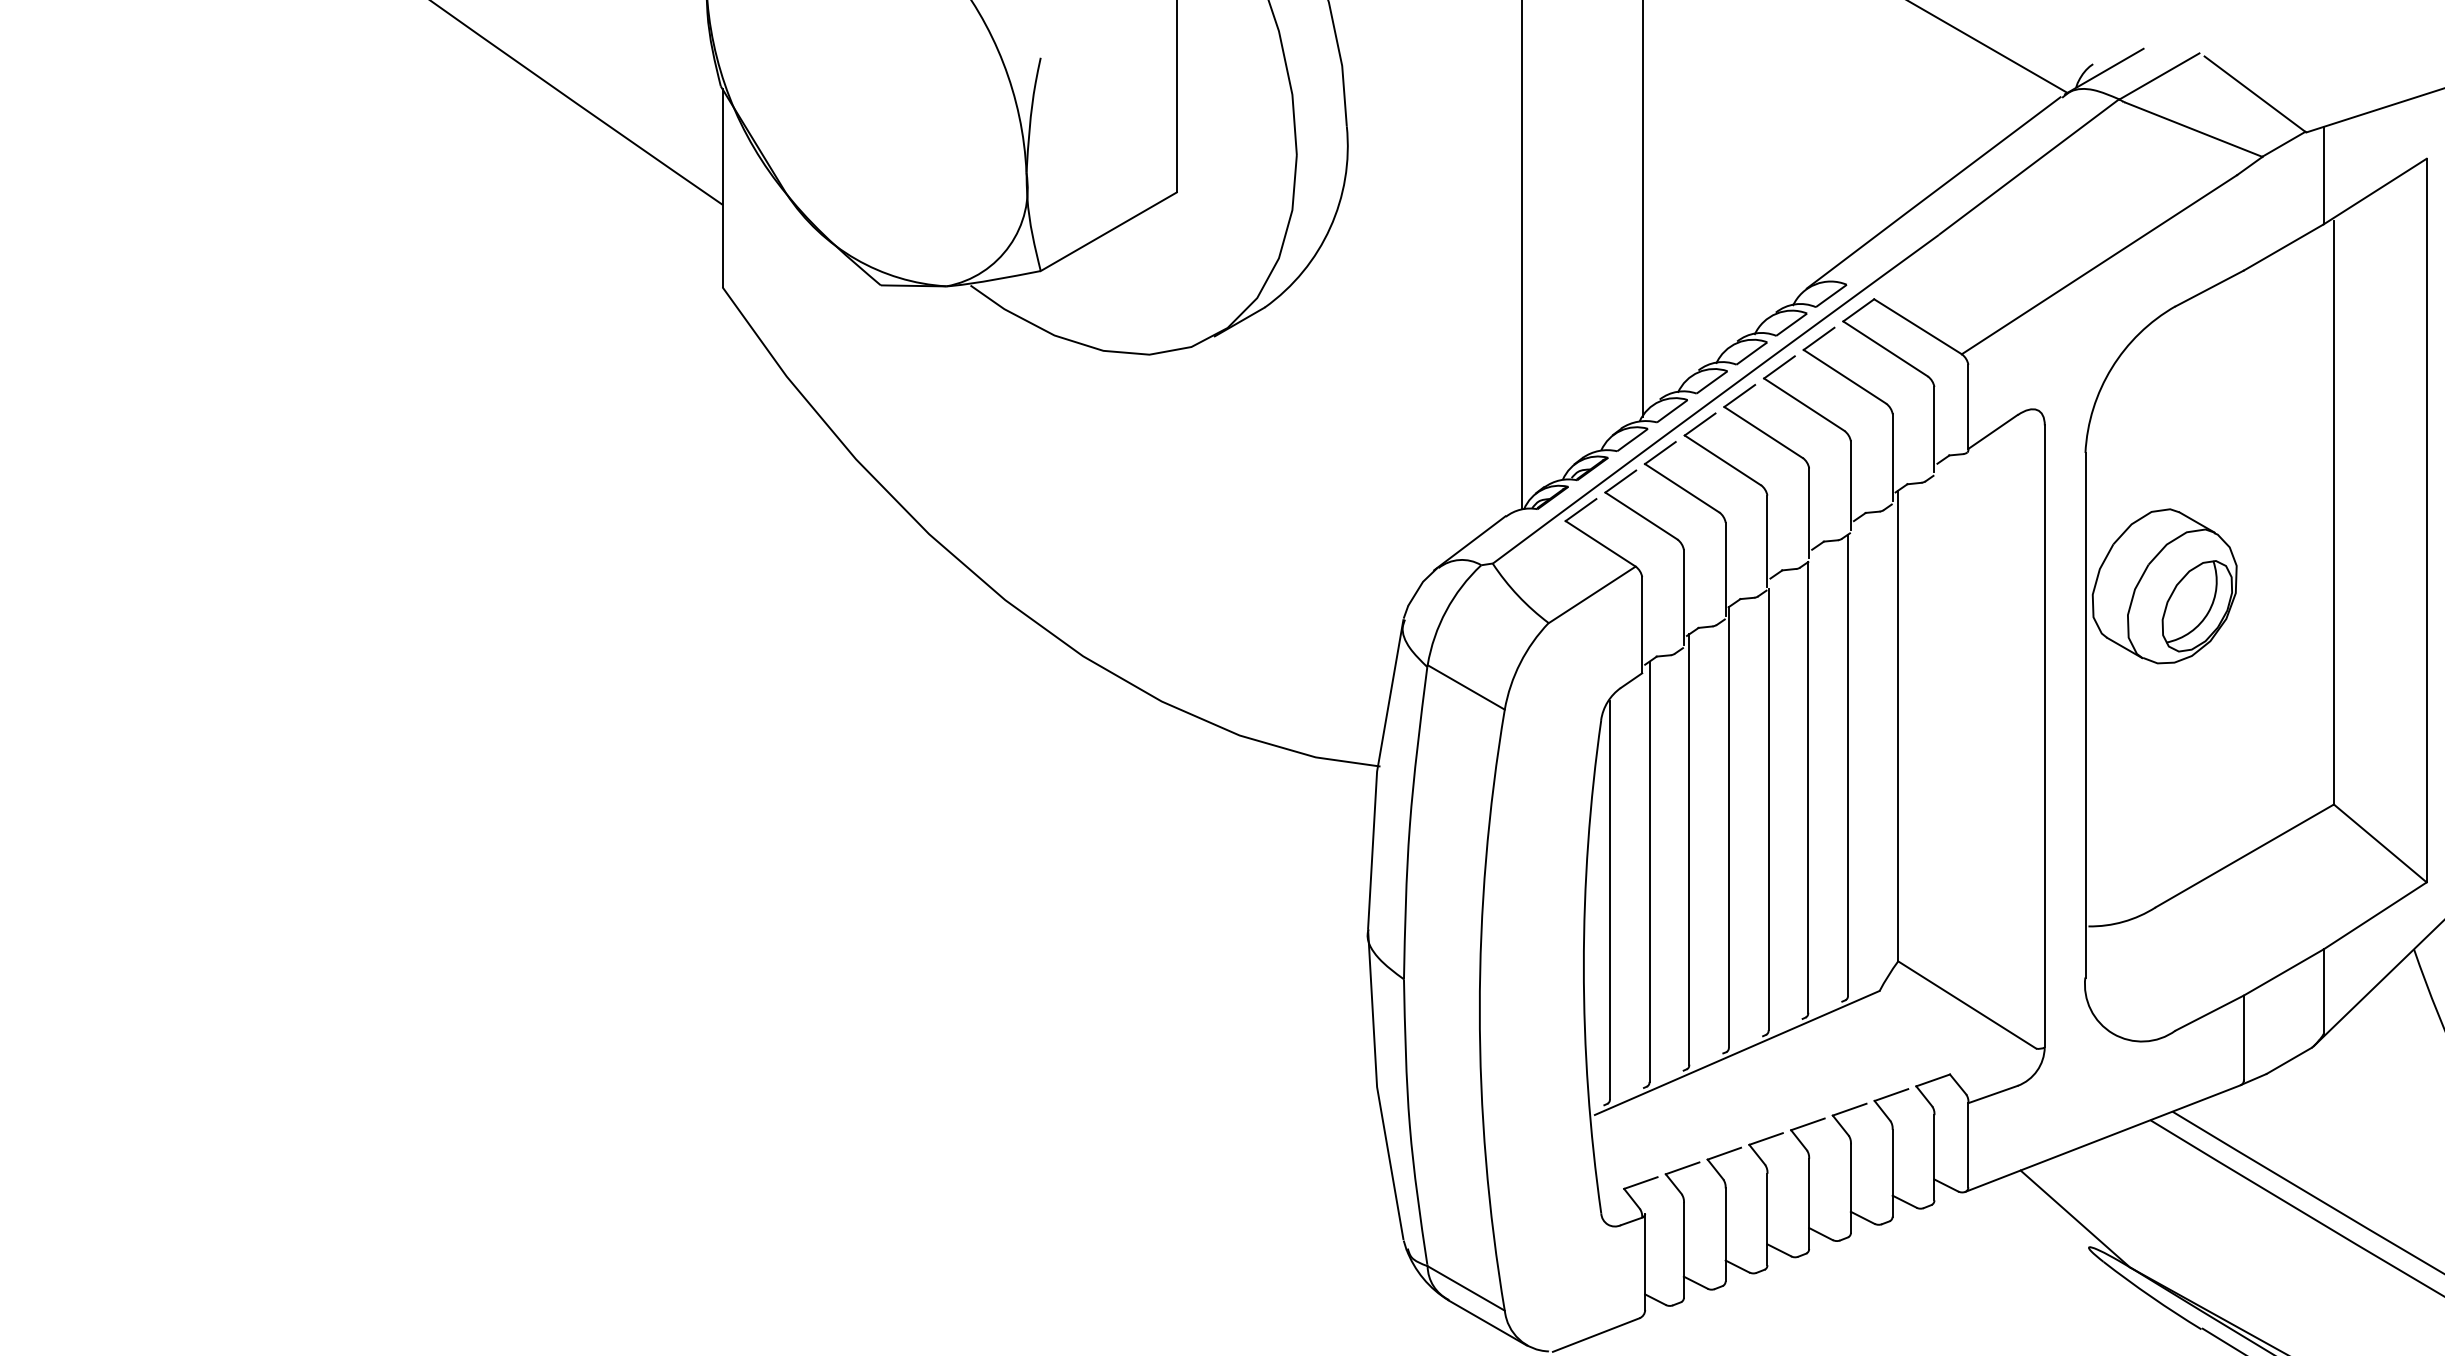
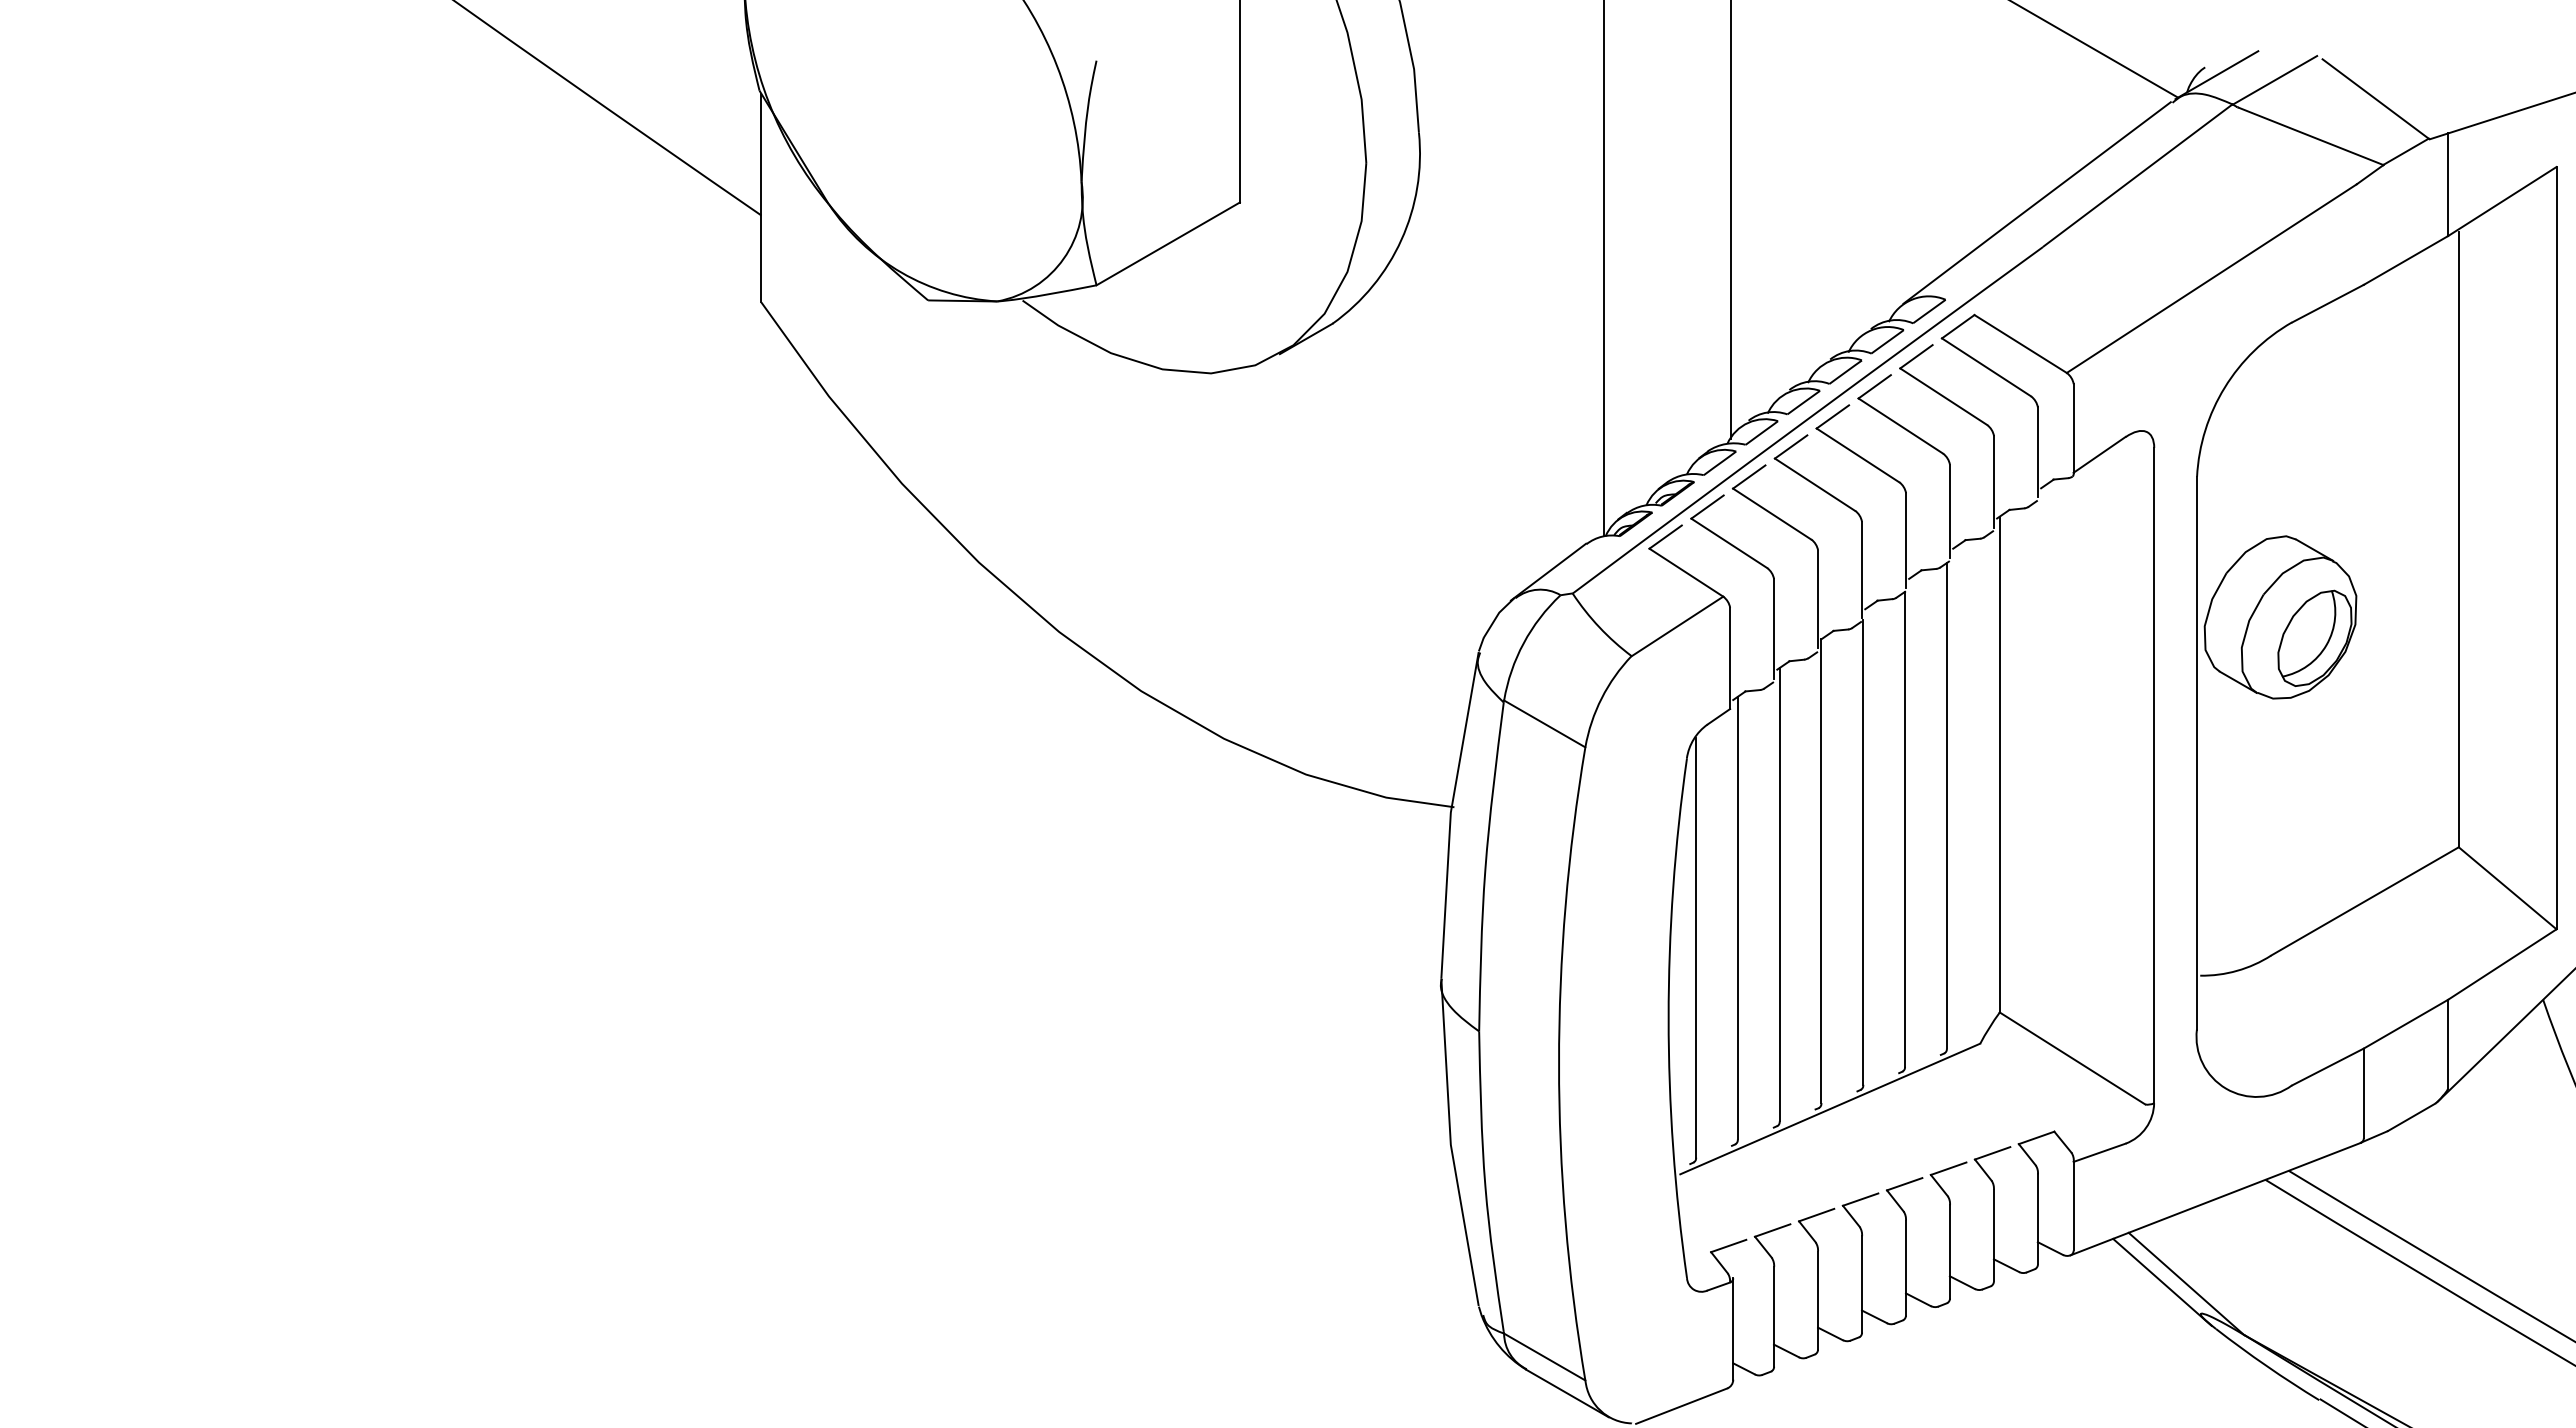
line: (2052, 1216) -> (2162, 1281), added

